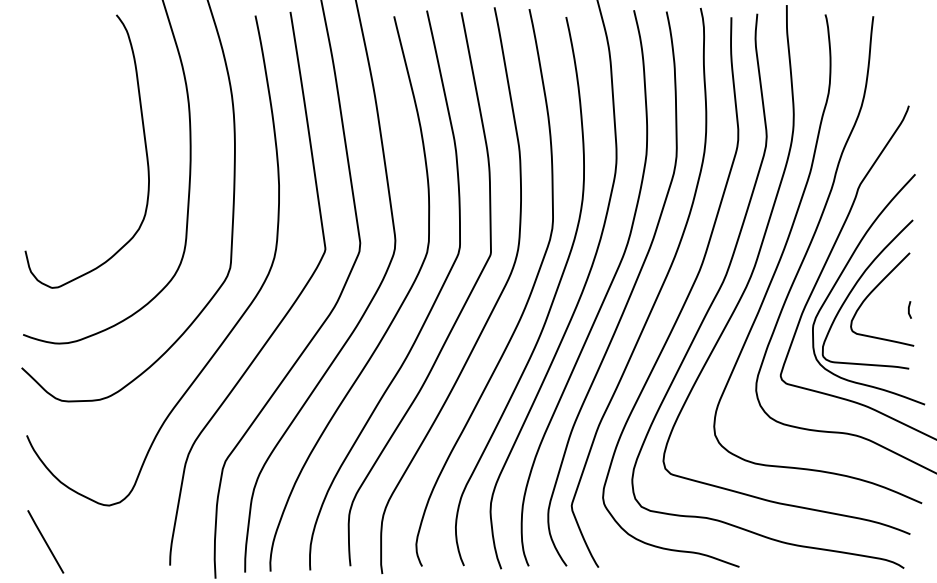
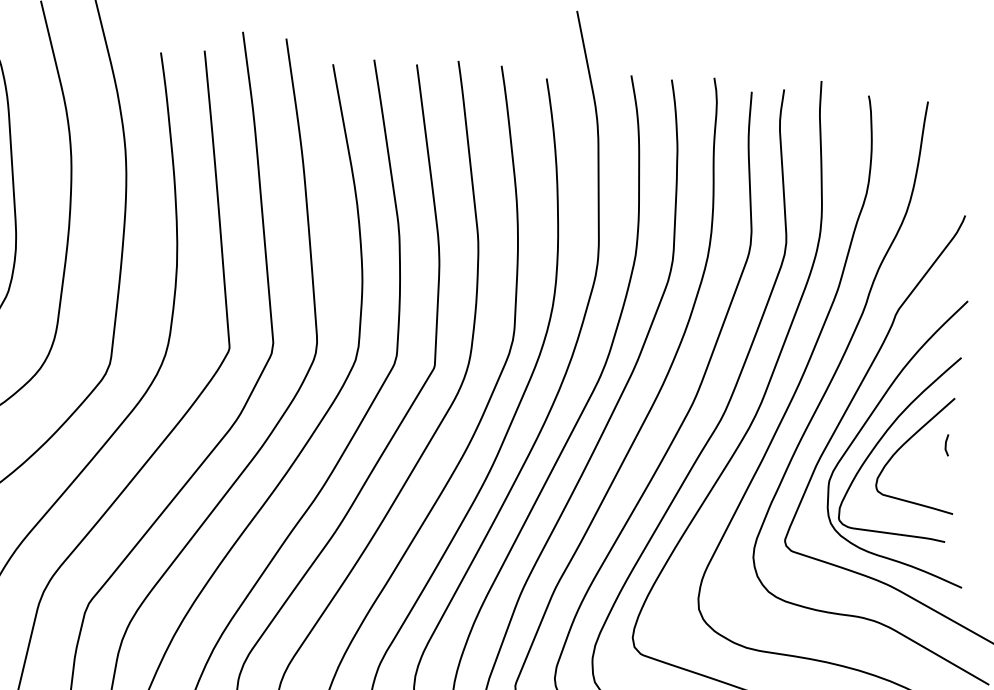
line: (909, 309) -> (946, 444), moved

